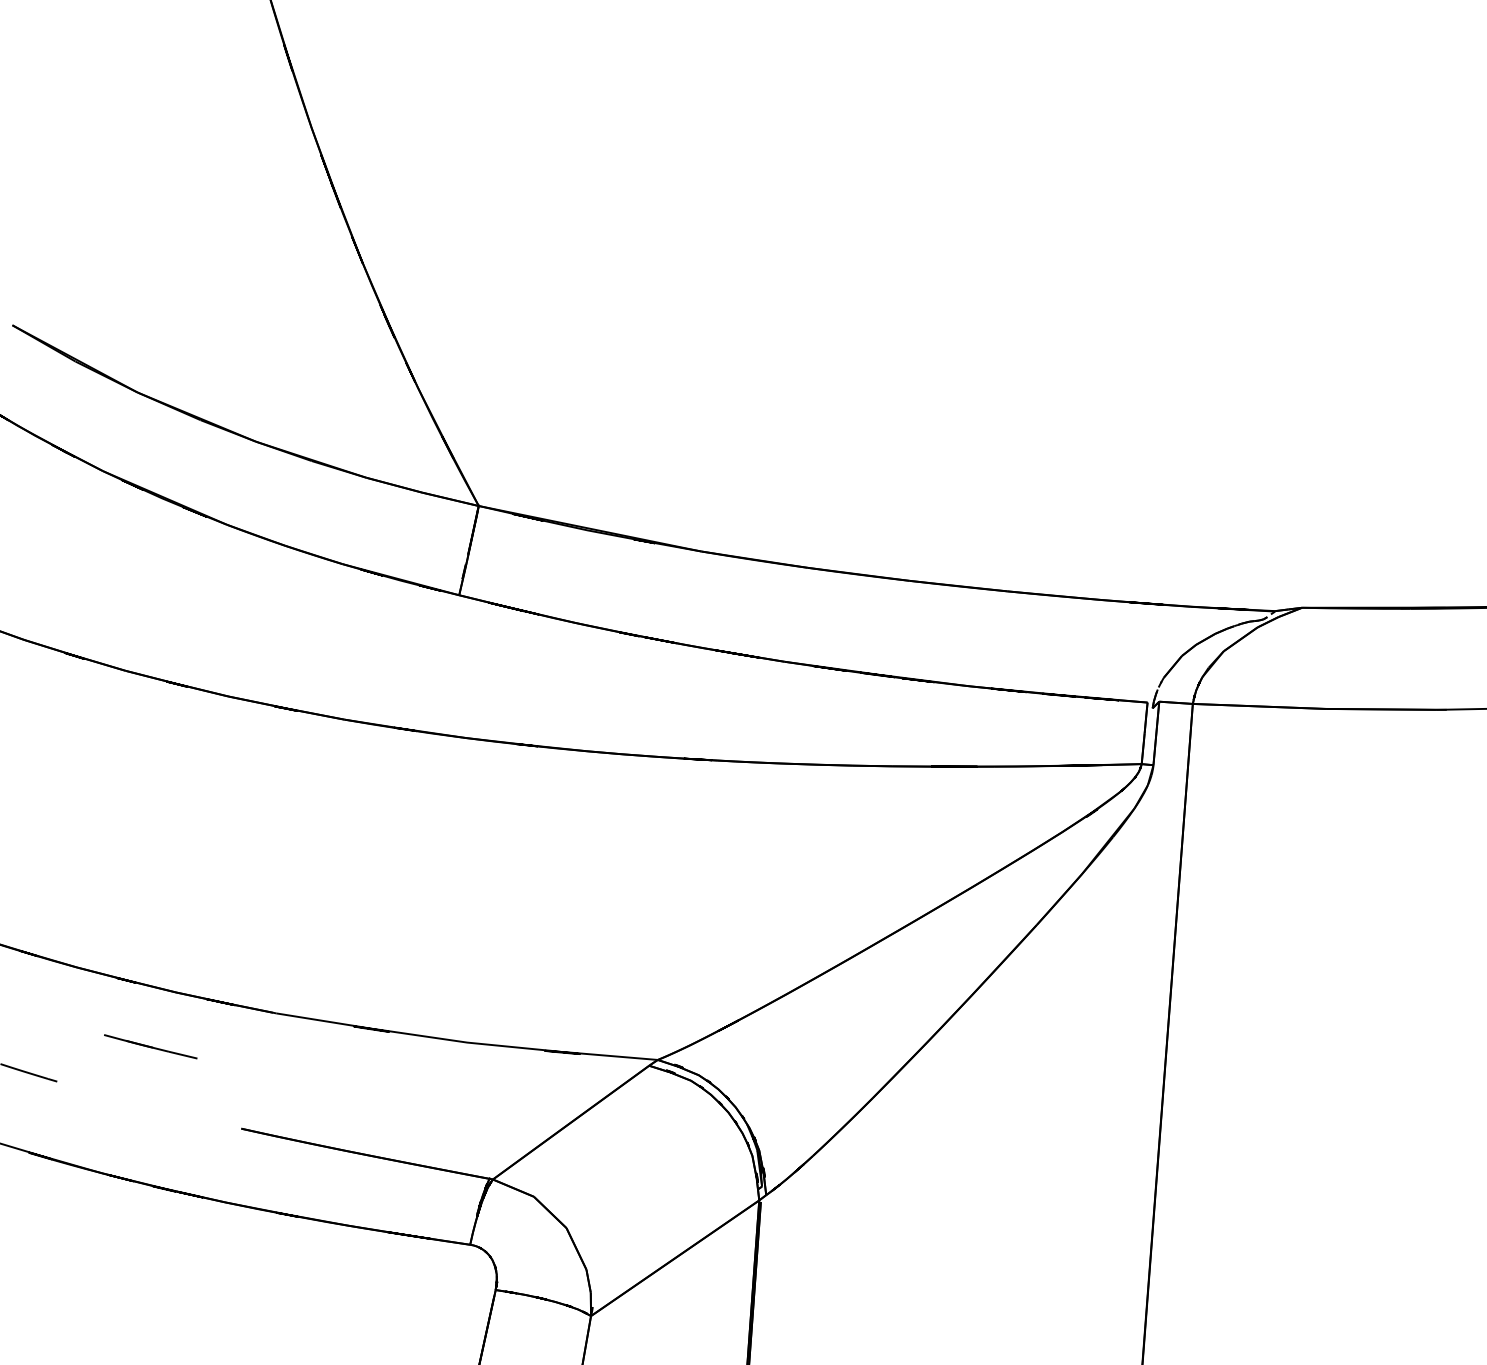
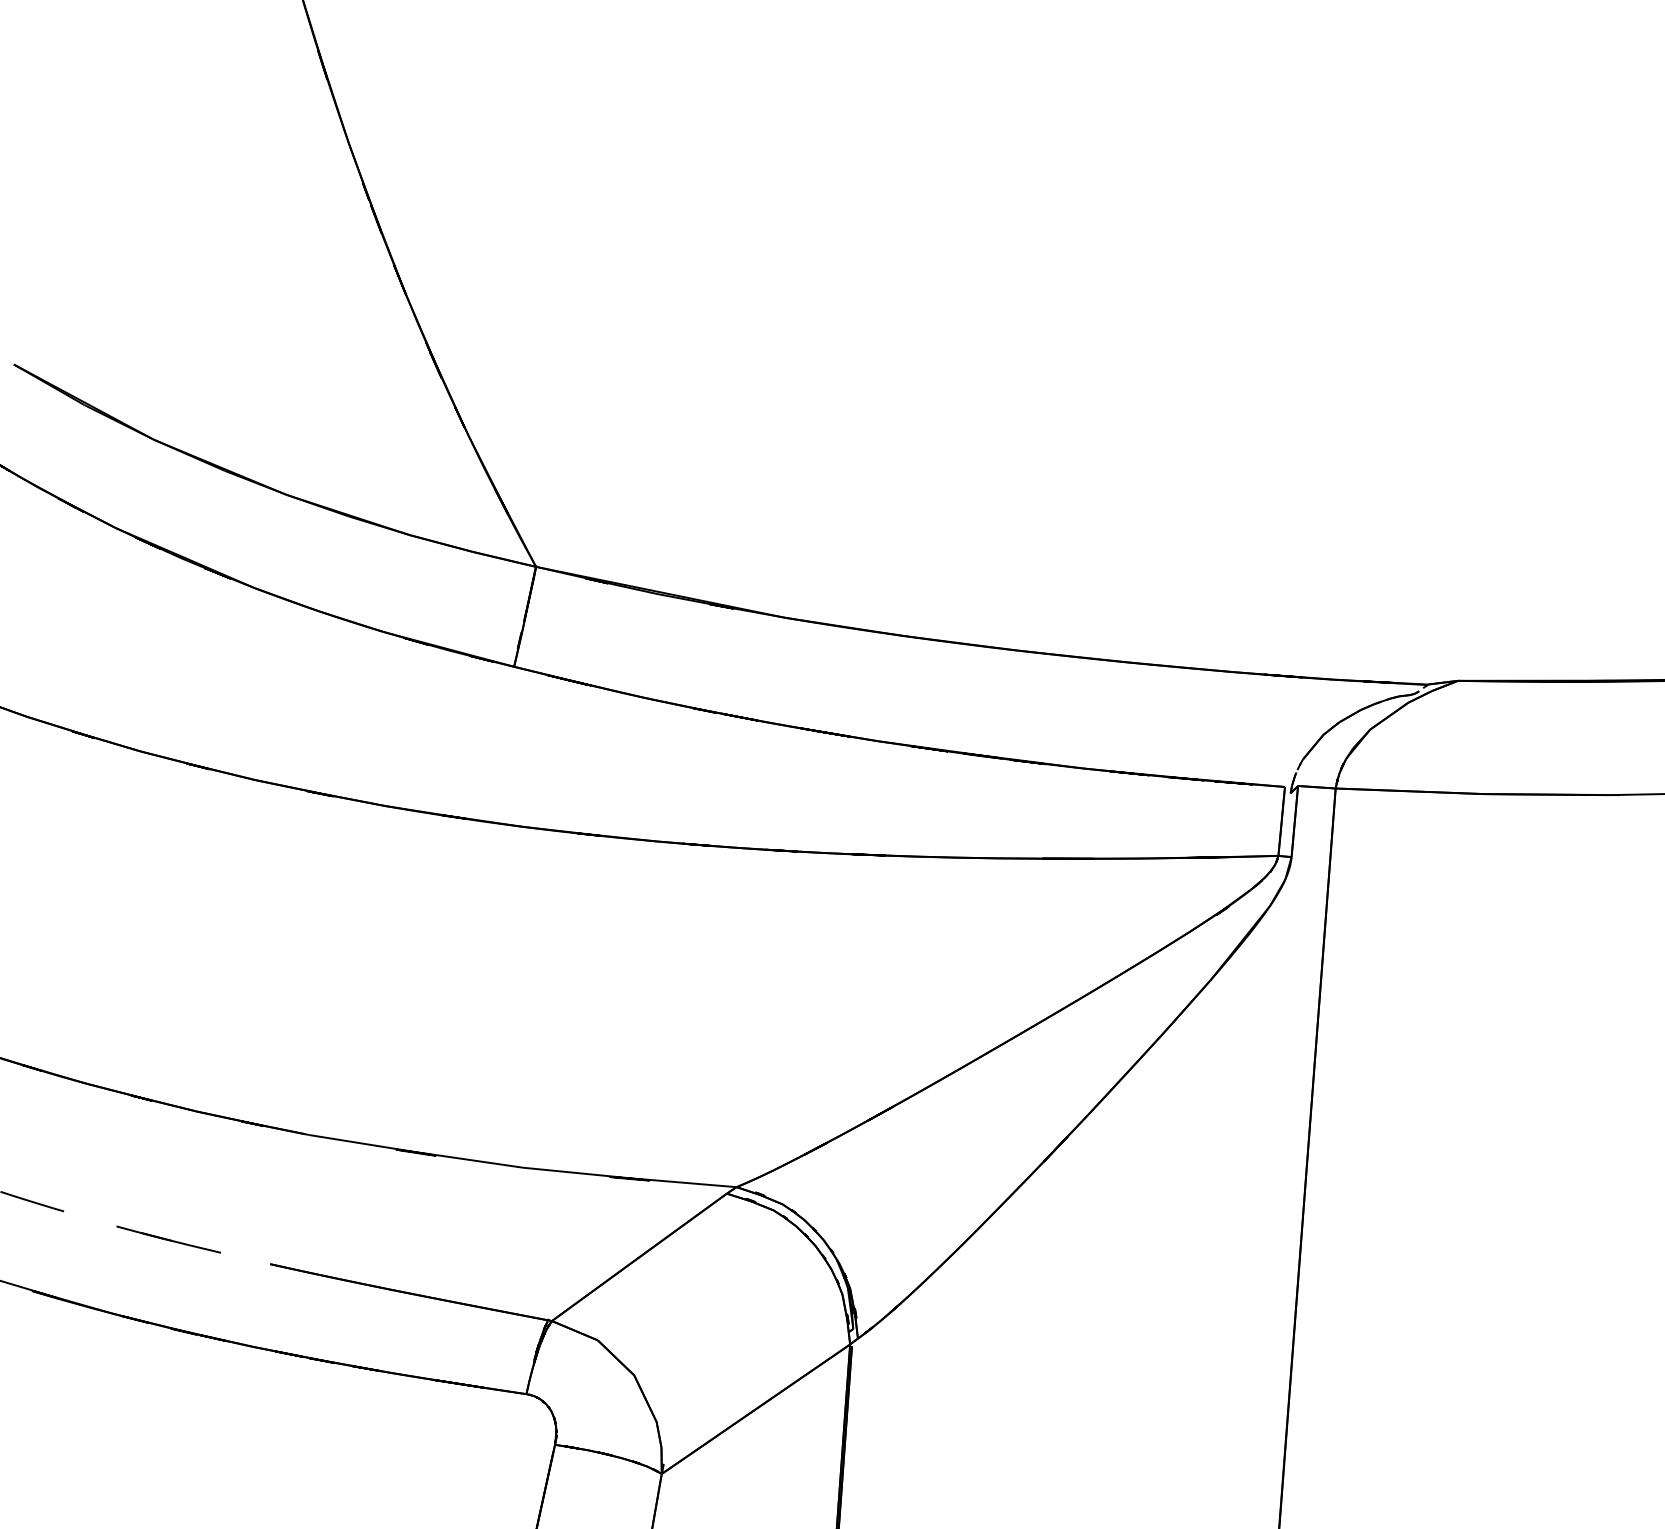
line: (150, 1046) -> (168, 1239), moved

